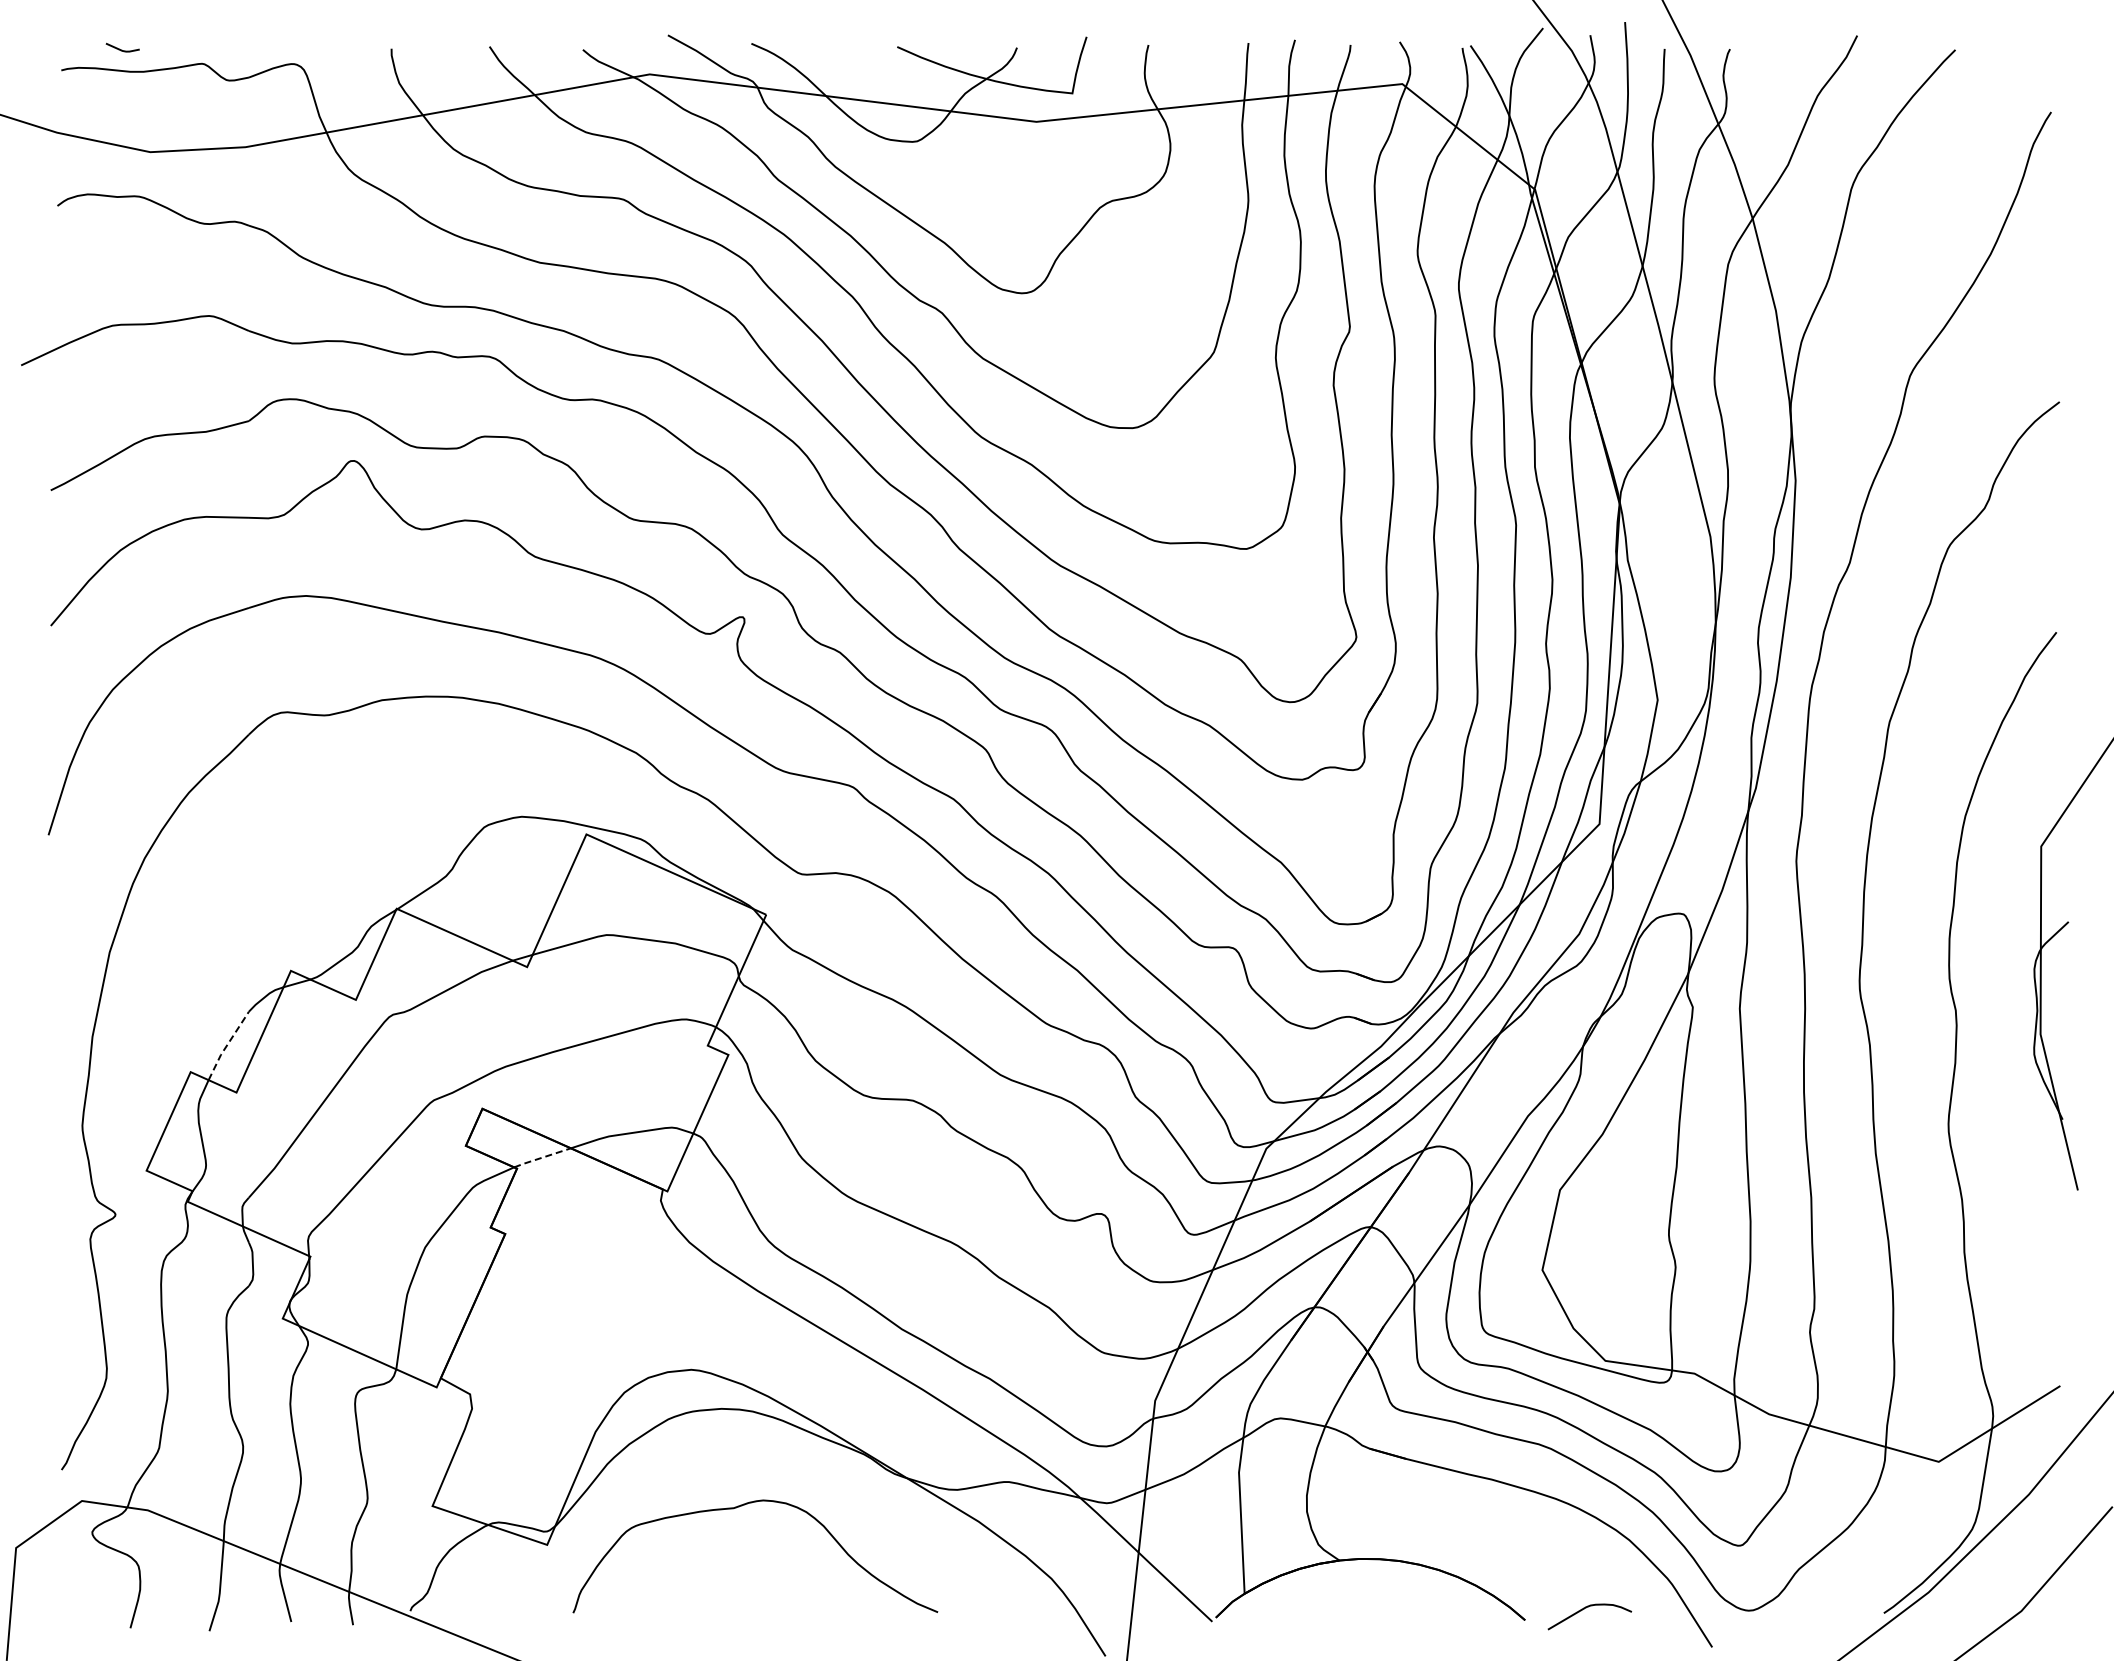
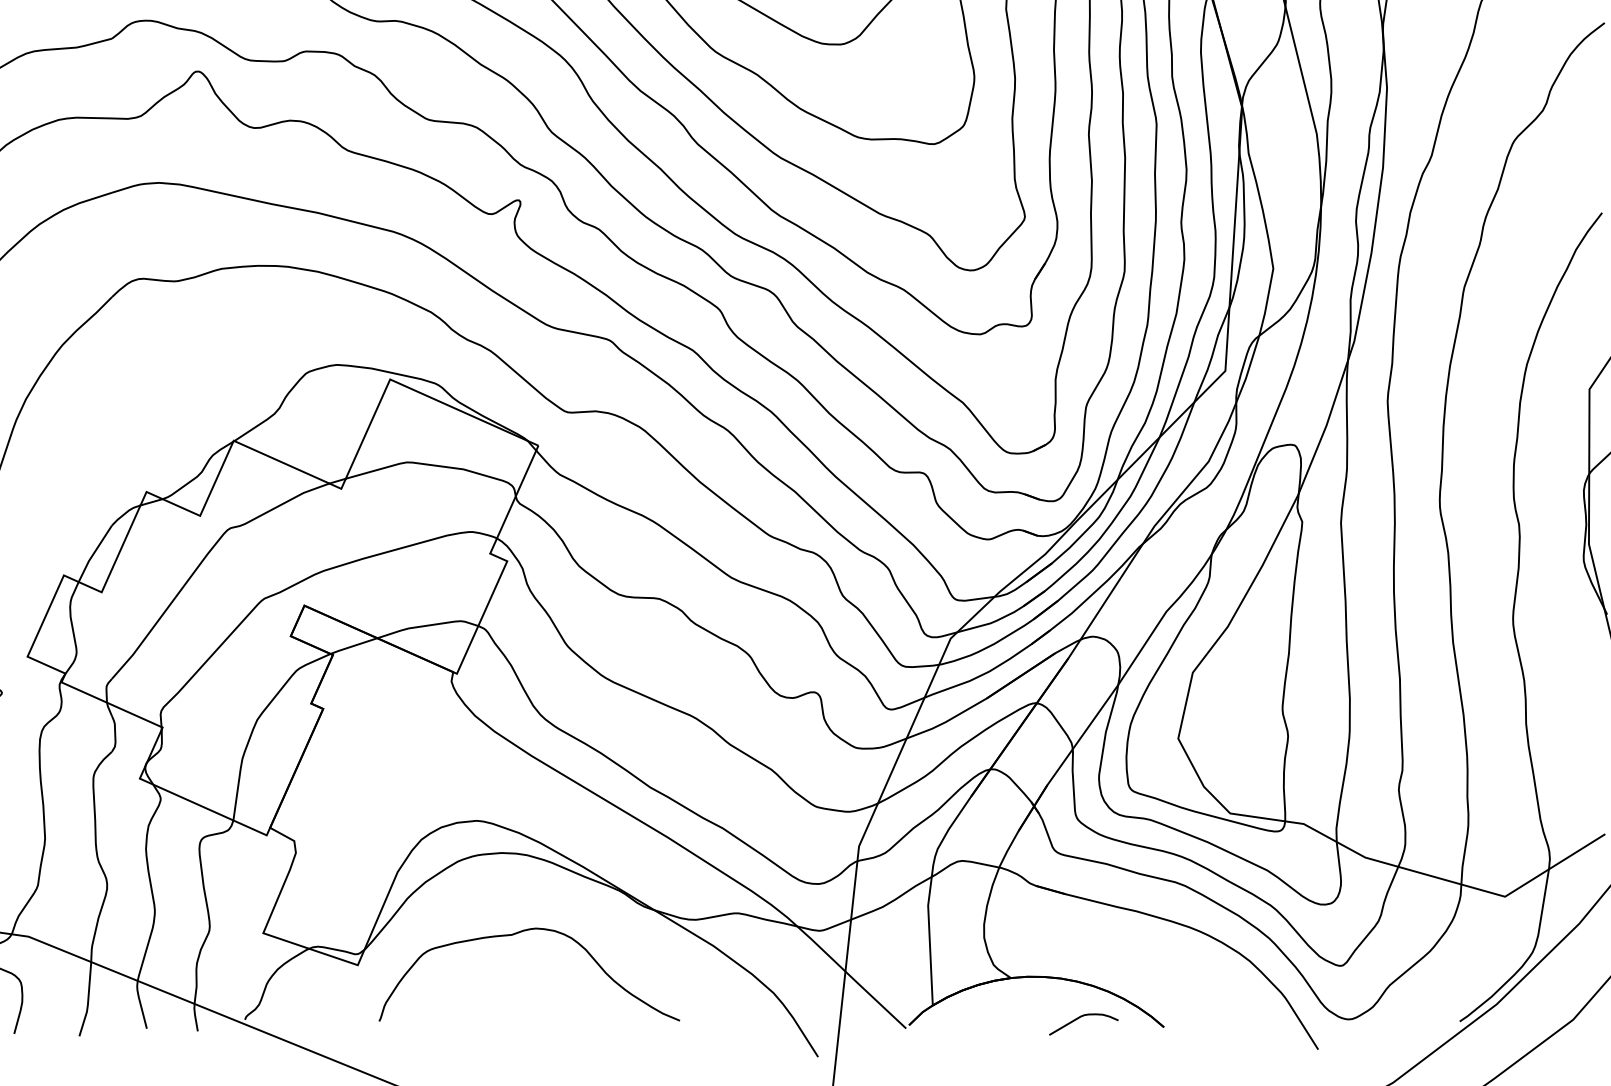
line: (226, 1045) -> (93, 553), dashed -> solid
line: (541, 1157) -> (353, 645), dashed -> solid
curve: (1586, 1608) -> (1081, 1017), moved

